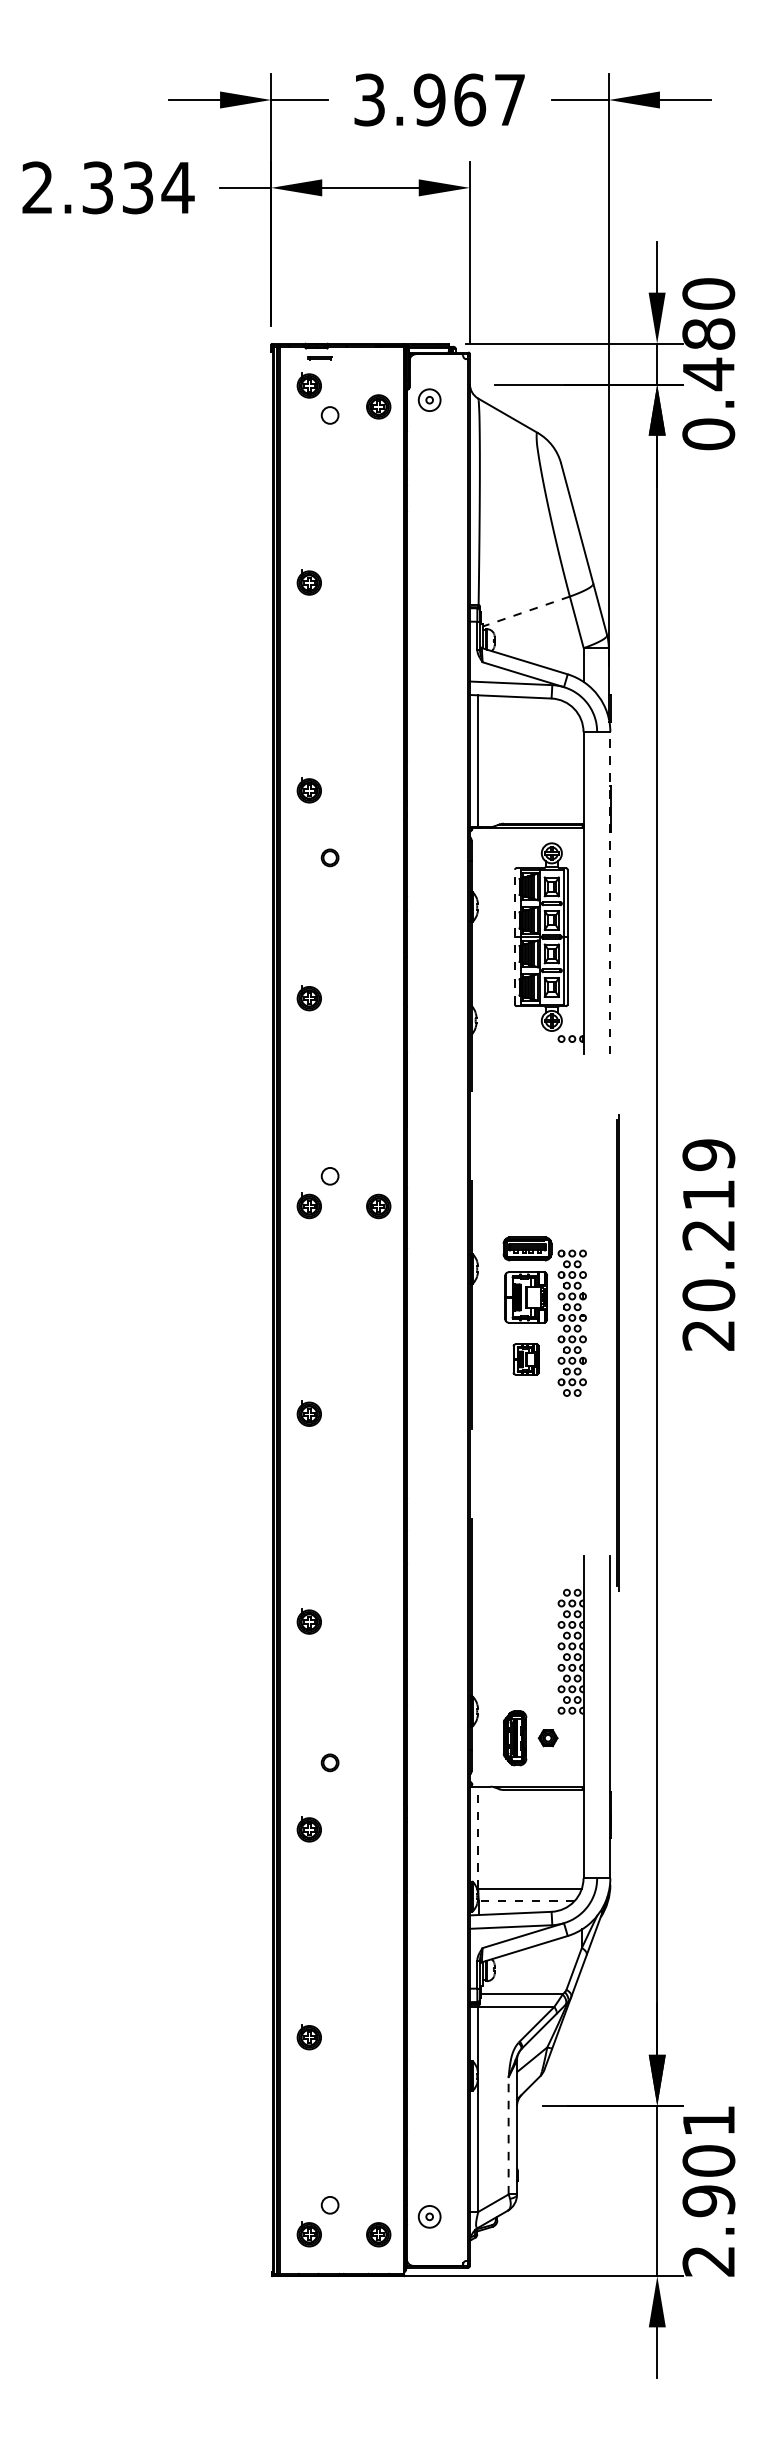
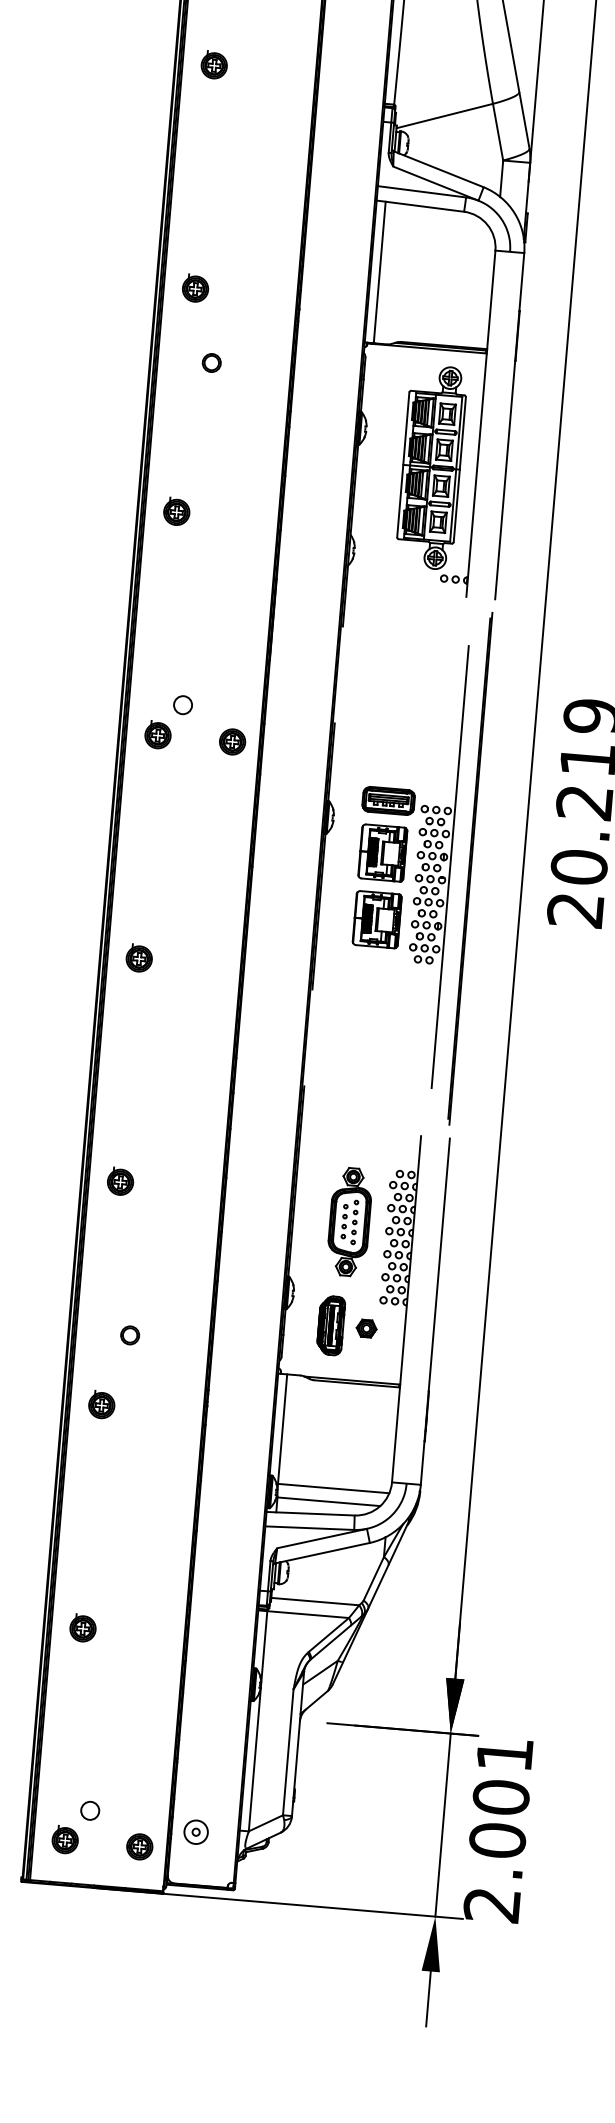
line: (525, 611) -> (443, 115), dashed -> solid
line: (610, 892) -> (509, 425), dashed -> solid
line: (514, 936) -> (402, 464), dashed -> solid
line: (589, 1304) -> (450, 866), added
line: (617, 1352) -> (469, 867), moved
part: (525, 1359) -> (376, 919), size x1.67
part: (524, 1640) -> (350, 1221), added
line: (478, 1837) -> (282, 1429), dashed -> solid
line: (526, 1901) -> (328, 1502), dashed -> solid
line: (508, 2135) -> (288, 1751), dashed -> solid
text: (708, 2201) -> (497, 1840), 2.901 -> 2.001

